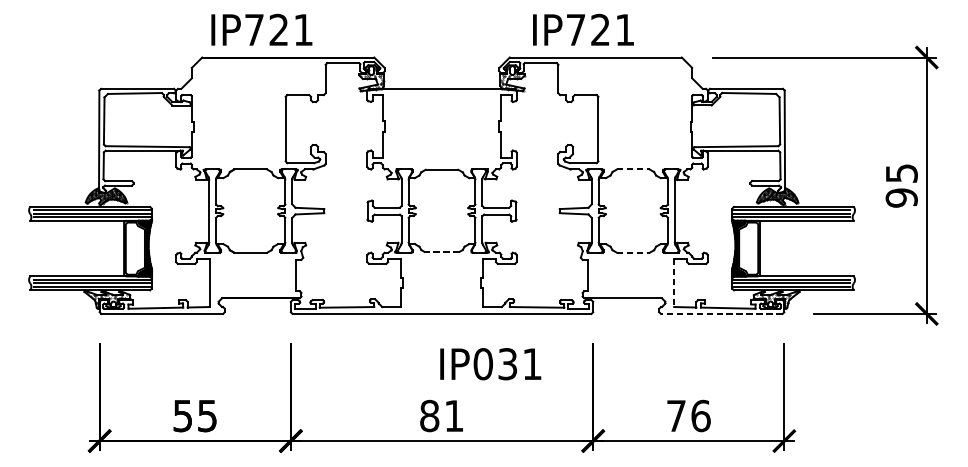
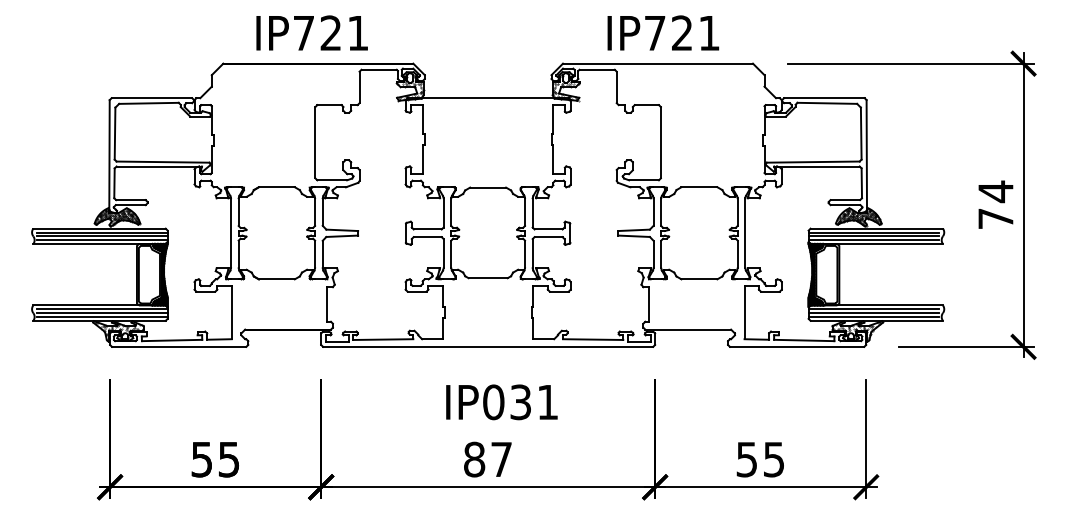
text: (261, 29) -> (311, 32), moved
text: (583, 29) -> (663, 32), moved
line: (633, 169) -> (699, 187), dashed -> solid
text: (901, 185) -> (995, 204), 95 -> 74
line: (442, 252) -> (488, 278), dashed -> solid
line: (633, 252) -> (699, 279), dashed -> solid
line: (674, 282) -> (744, 312), dashed -> solid
line: (721, 313) -> (796, 346), dashed -> solid
text: (490, 364) -> (501, 402), moved
text: (454, 415) -> (501, 459), 81 -> 87
text: (688, 415) -> (760, 459), 76 -> 55

